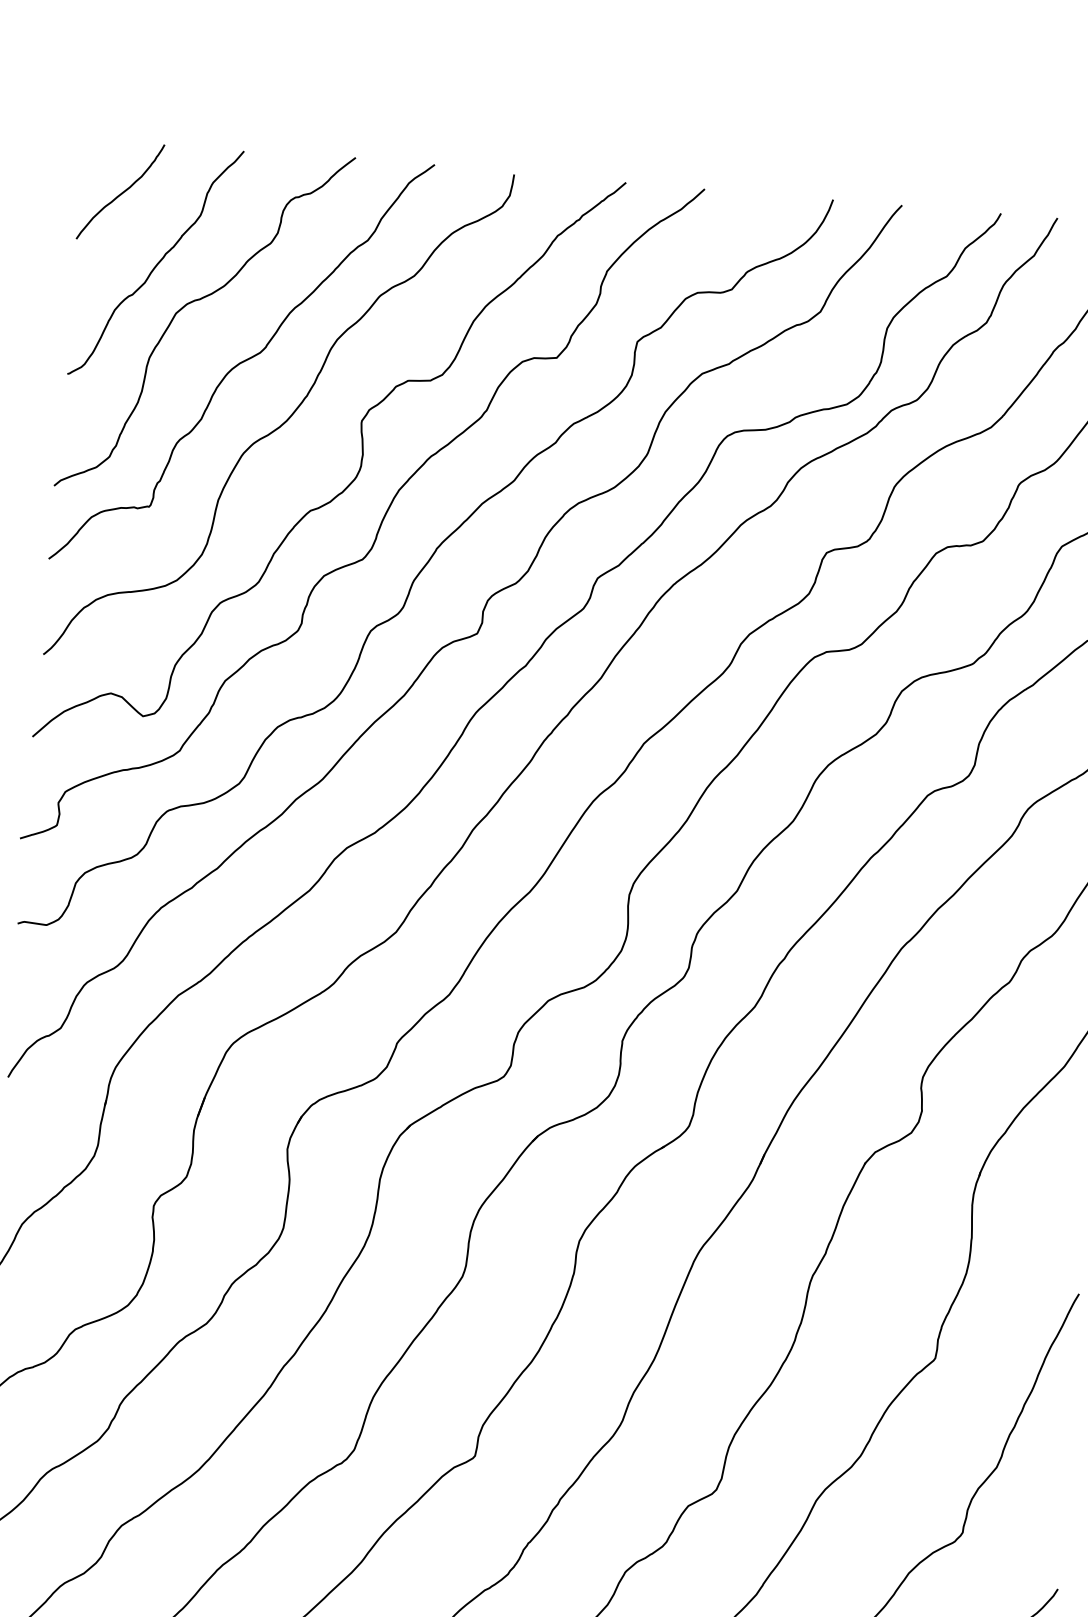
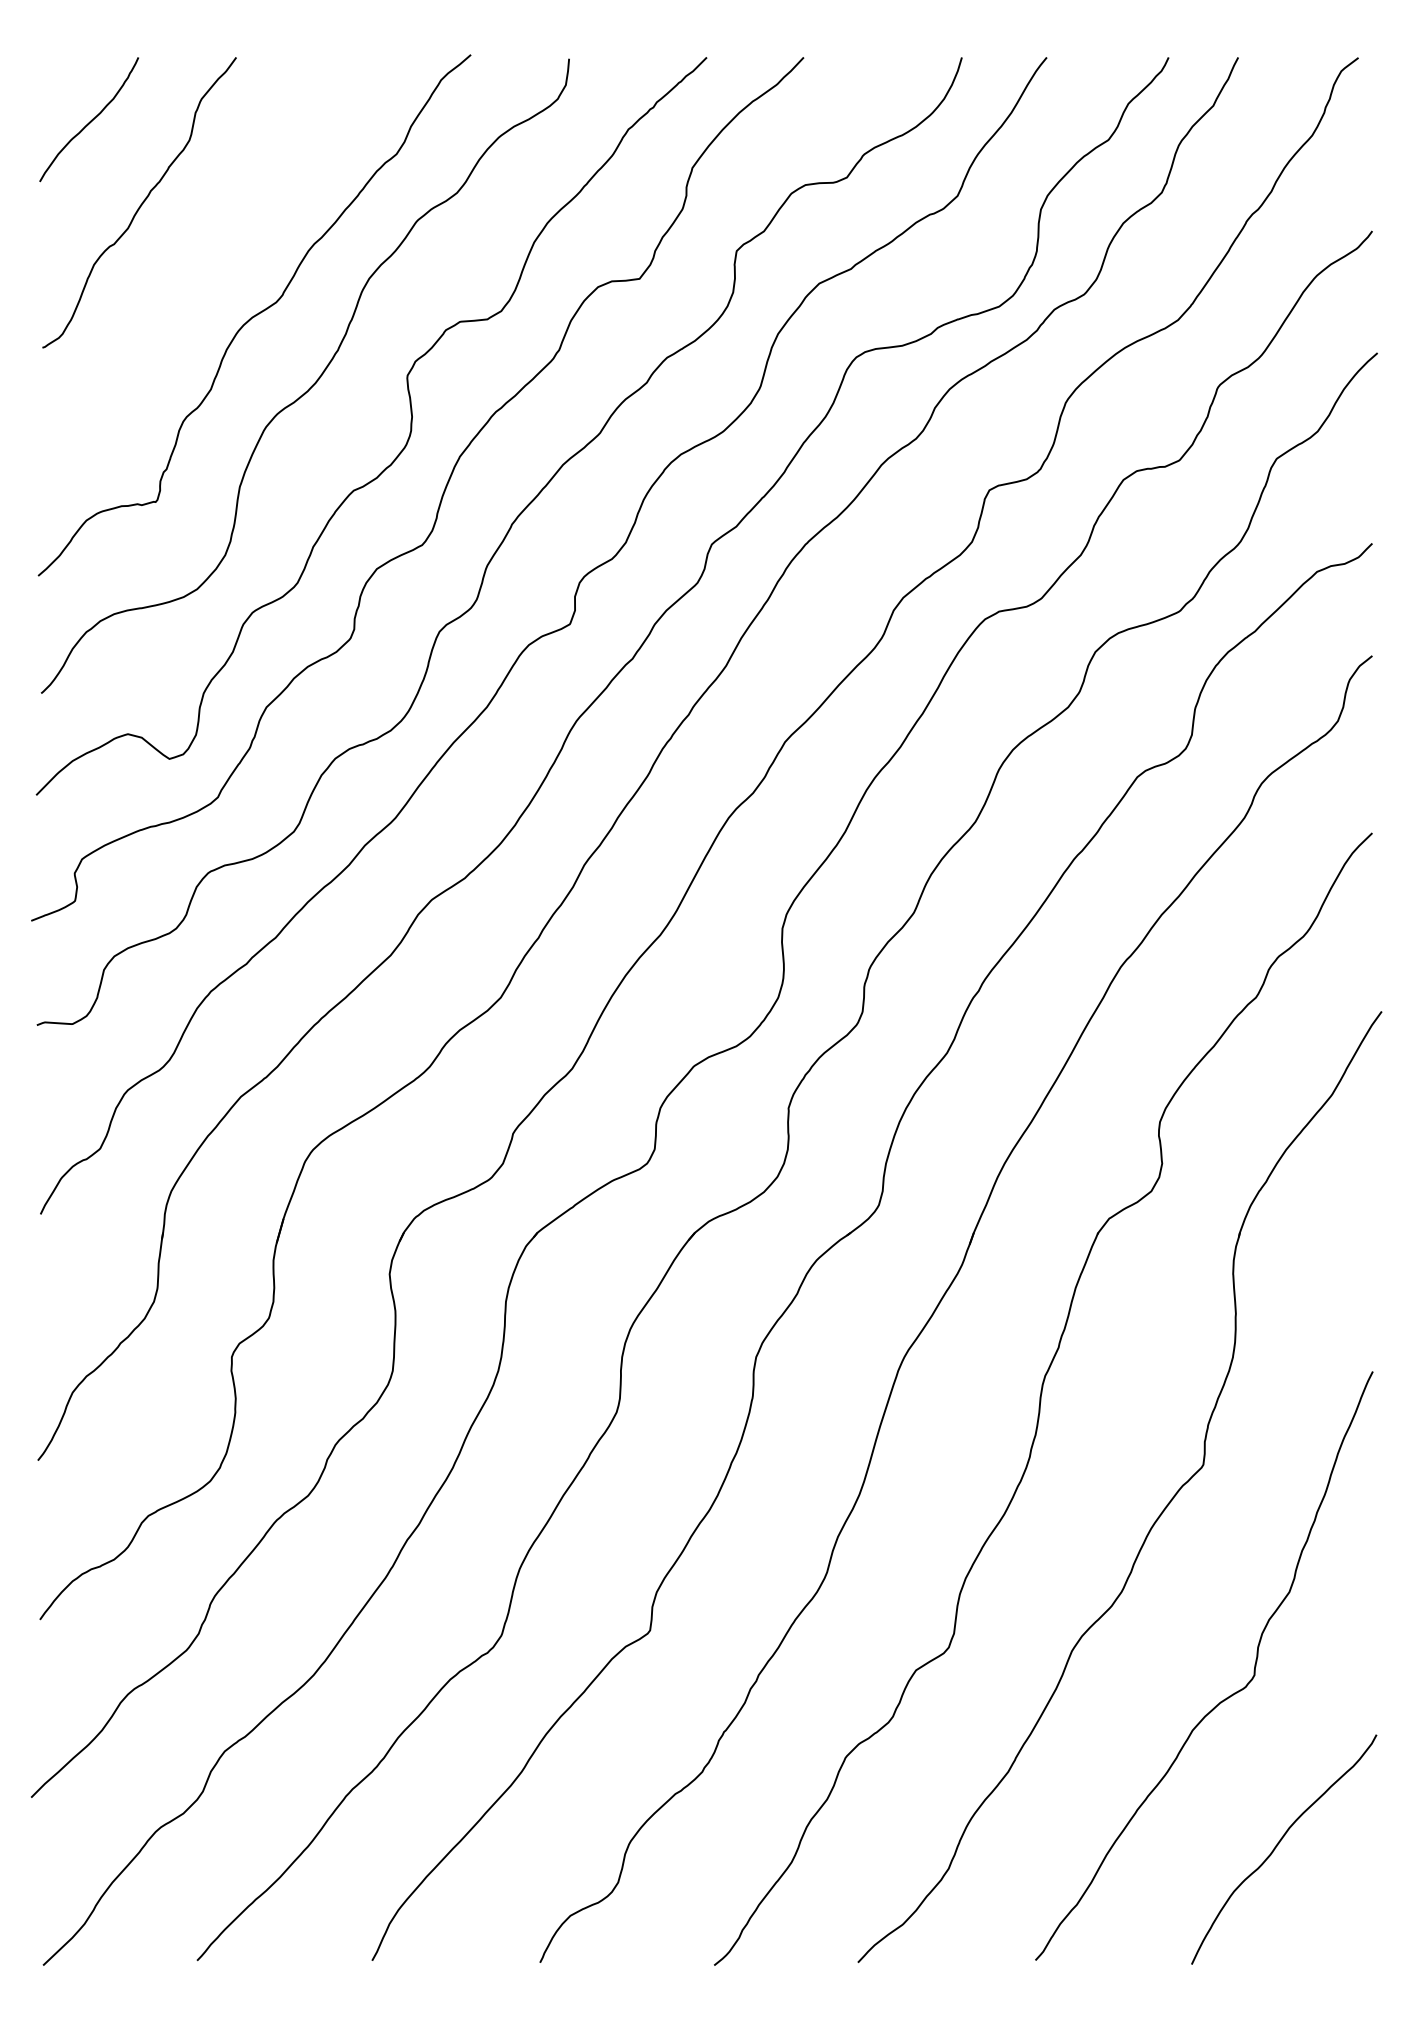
curve: (199, 300) -> (196, 244), removed

